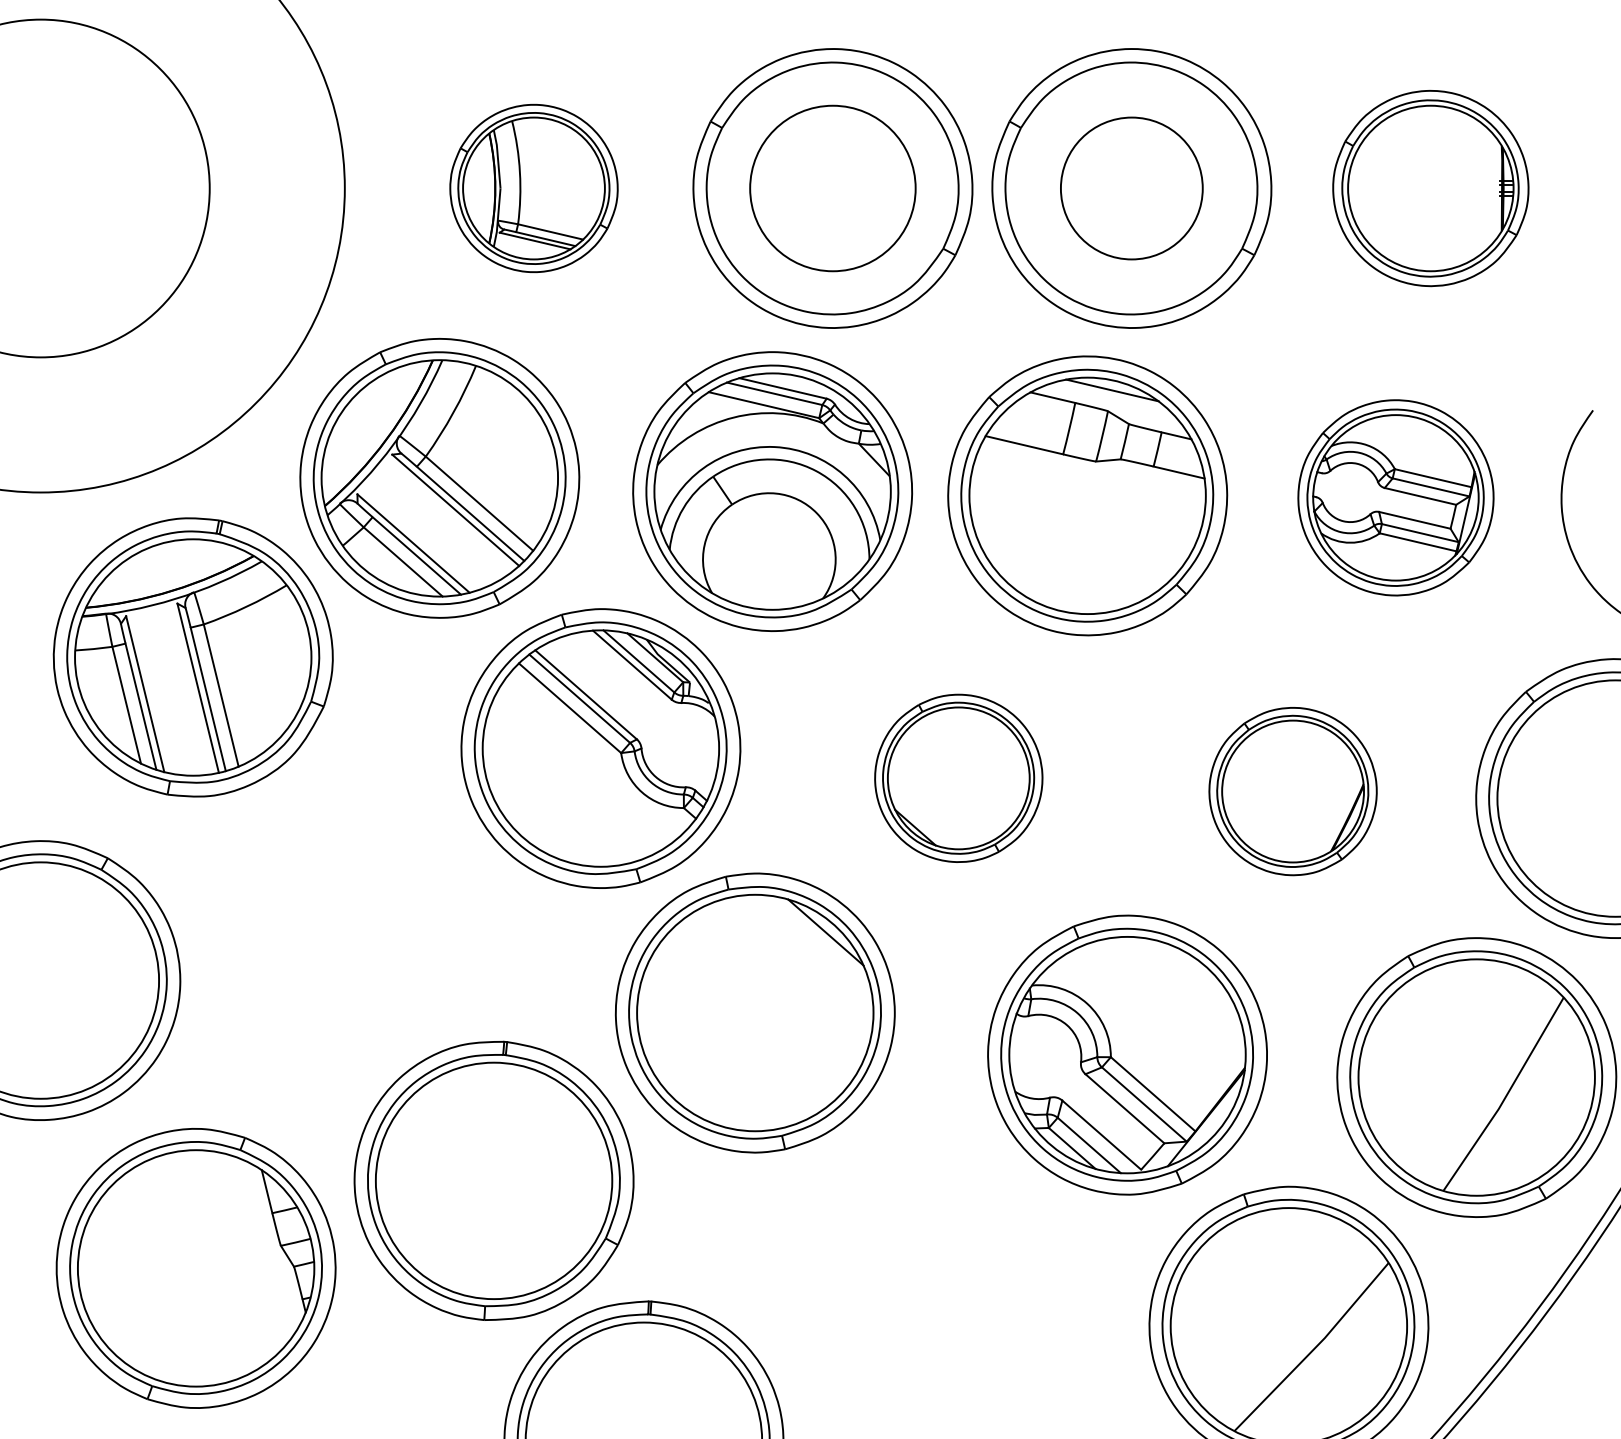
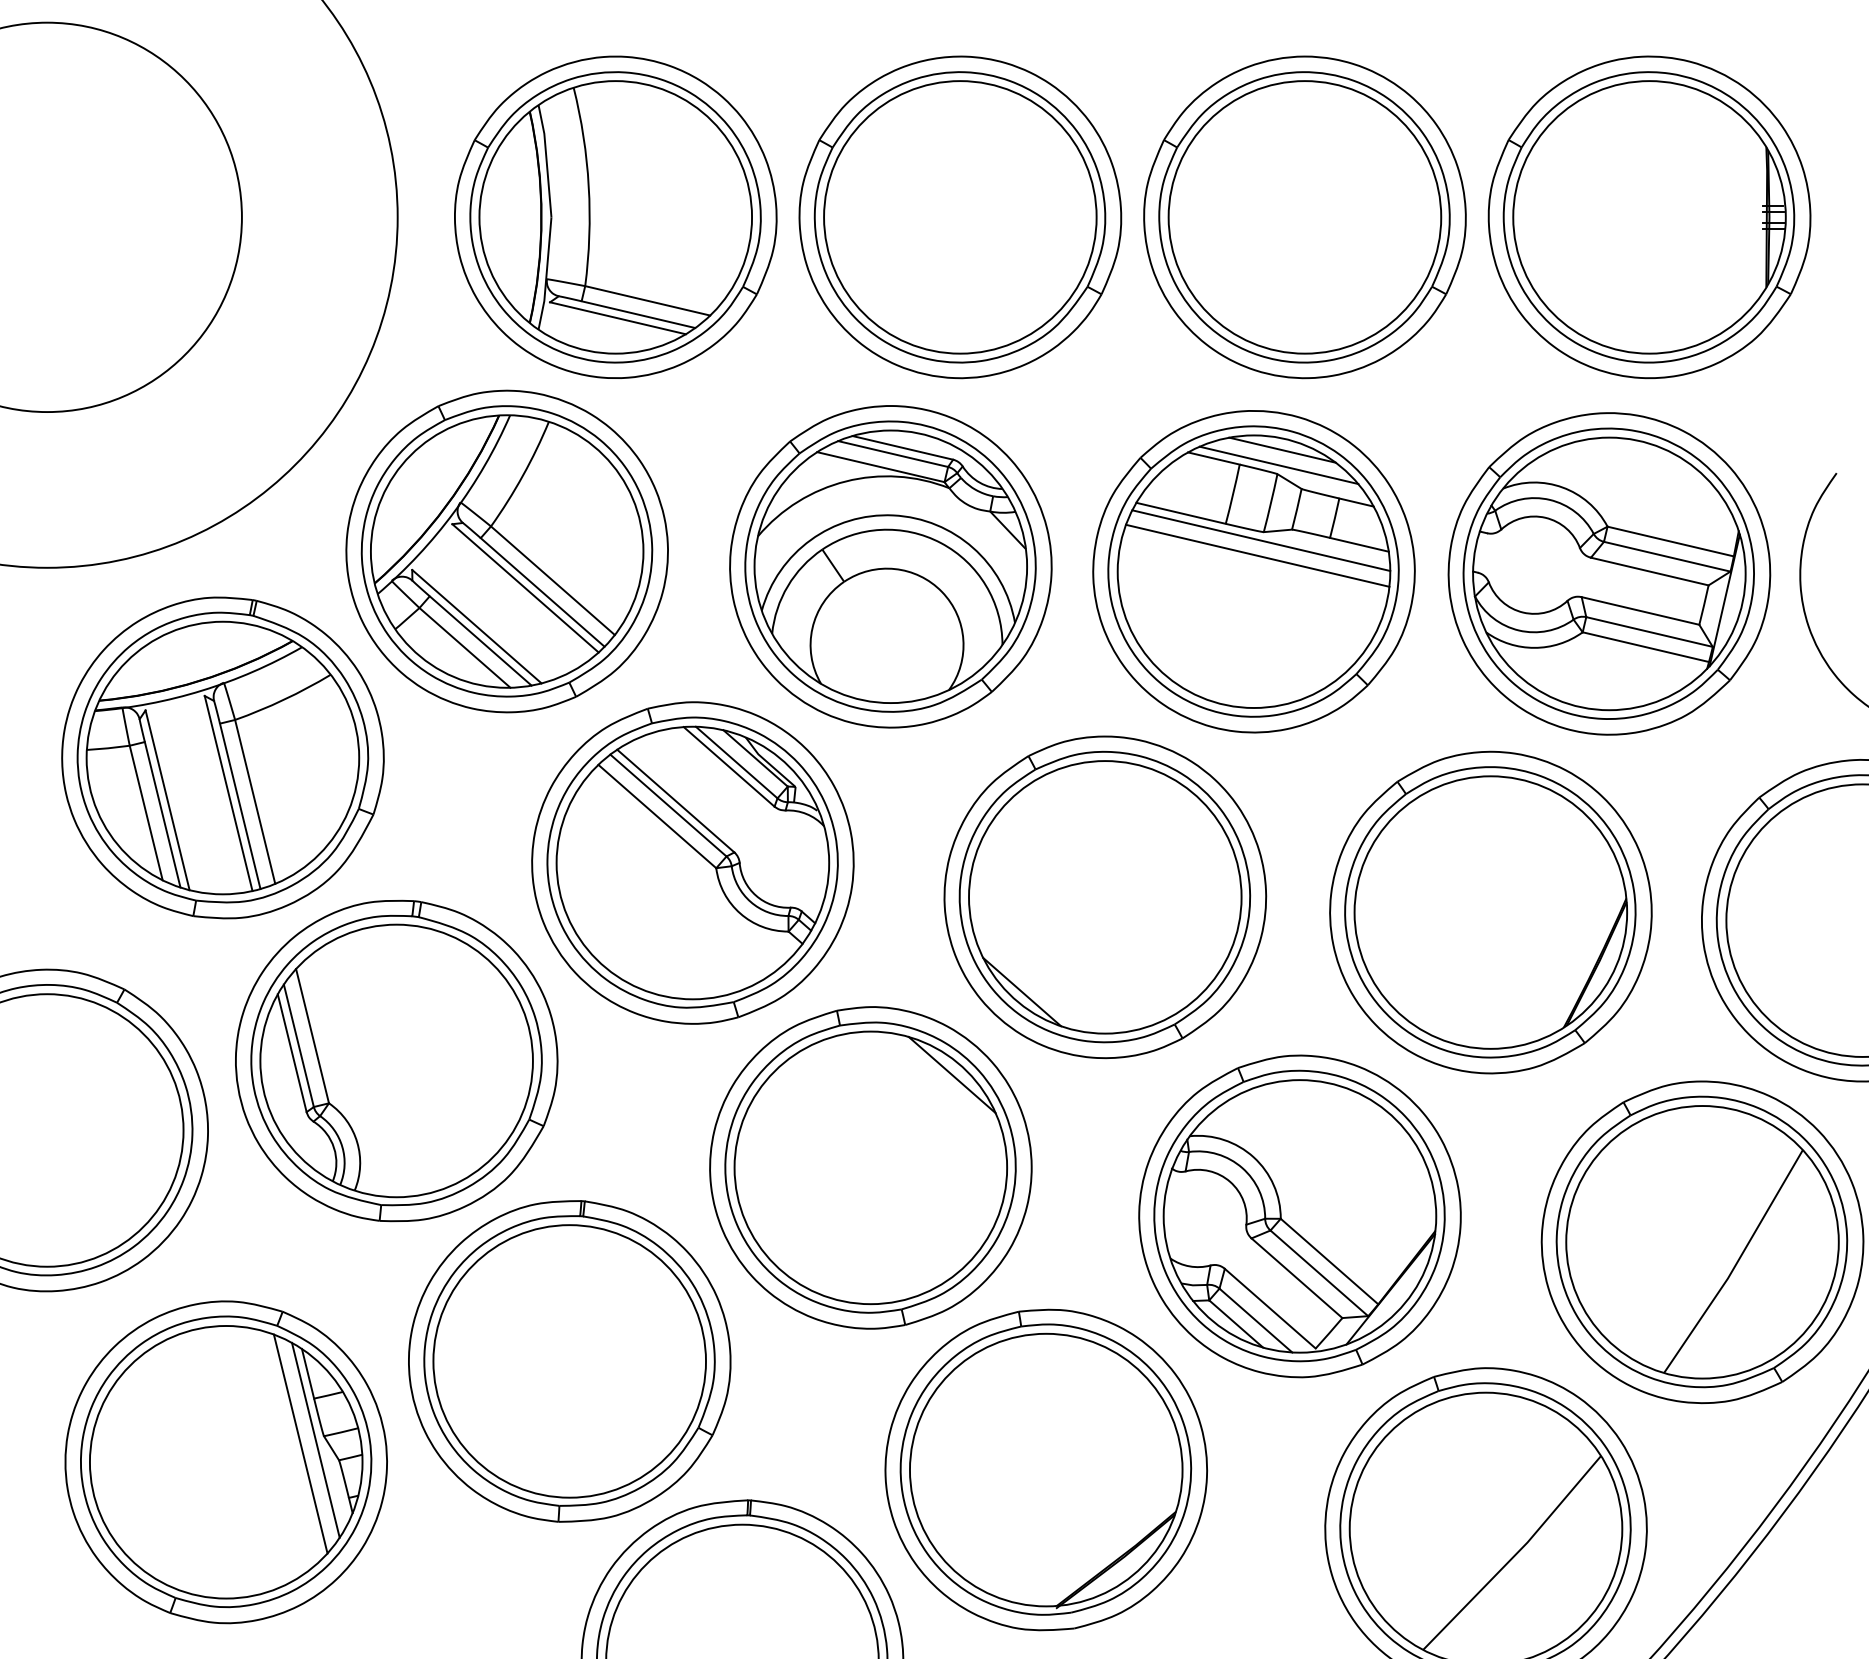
part: (533, 188) -> (615, 217), size x1.67
circle: (832, 188) -> (959, 217), size x1.43
circle: (1131, 188) -> (1304, 217), size x1.67
part: (1430, 188) -> (1649, 217), size x1.43
line: (1109, 403) -> (1279, 465), added
line: (1093, 468) -> (1260, 540), added
line: (1090, 481) -> (1257, 555), added
part: (1395, 497) -> (1608, 573), size x1.43
part: (958, 778) -> (1105, 897), size x1.67
part: (1292, 791) -> (1490, 912), size x1.67
part: (343, 920) -> (396, 1061), added
line: (273, 1248) -> (315, 1439), added
line: (260, 1252) -> (300, 1443), added
part: (907, 1274) -> (1046, 1469), added

